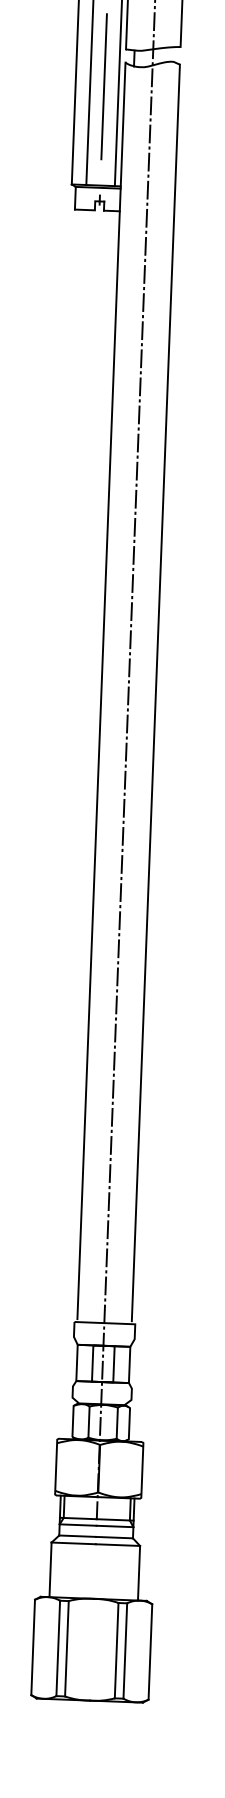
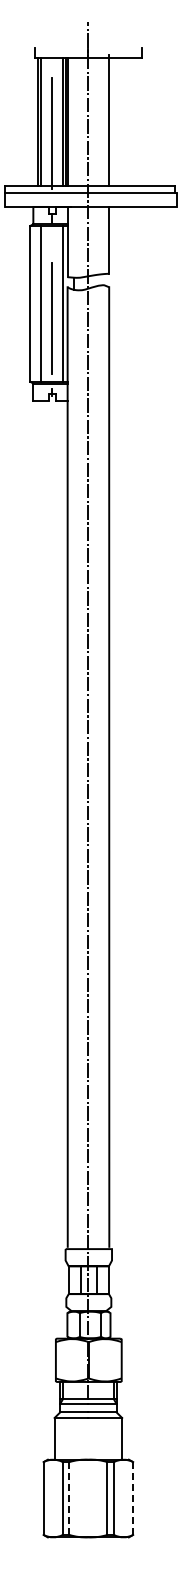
line: (103, 86) -> (51, 318), moved
line: (66, 1650) -> (69, 1499), solid -> dashed
line: (150, 1653) -> (133, 1499), solid -> dashed

